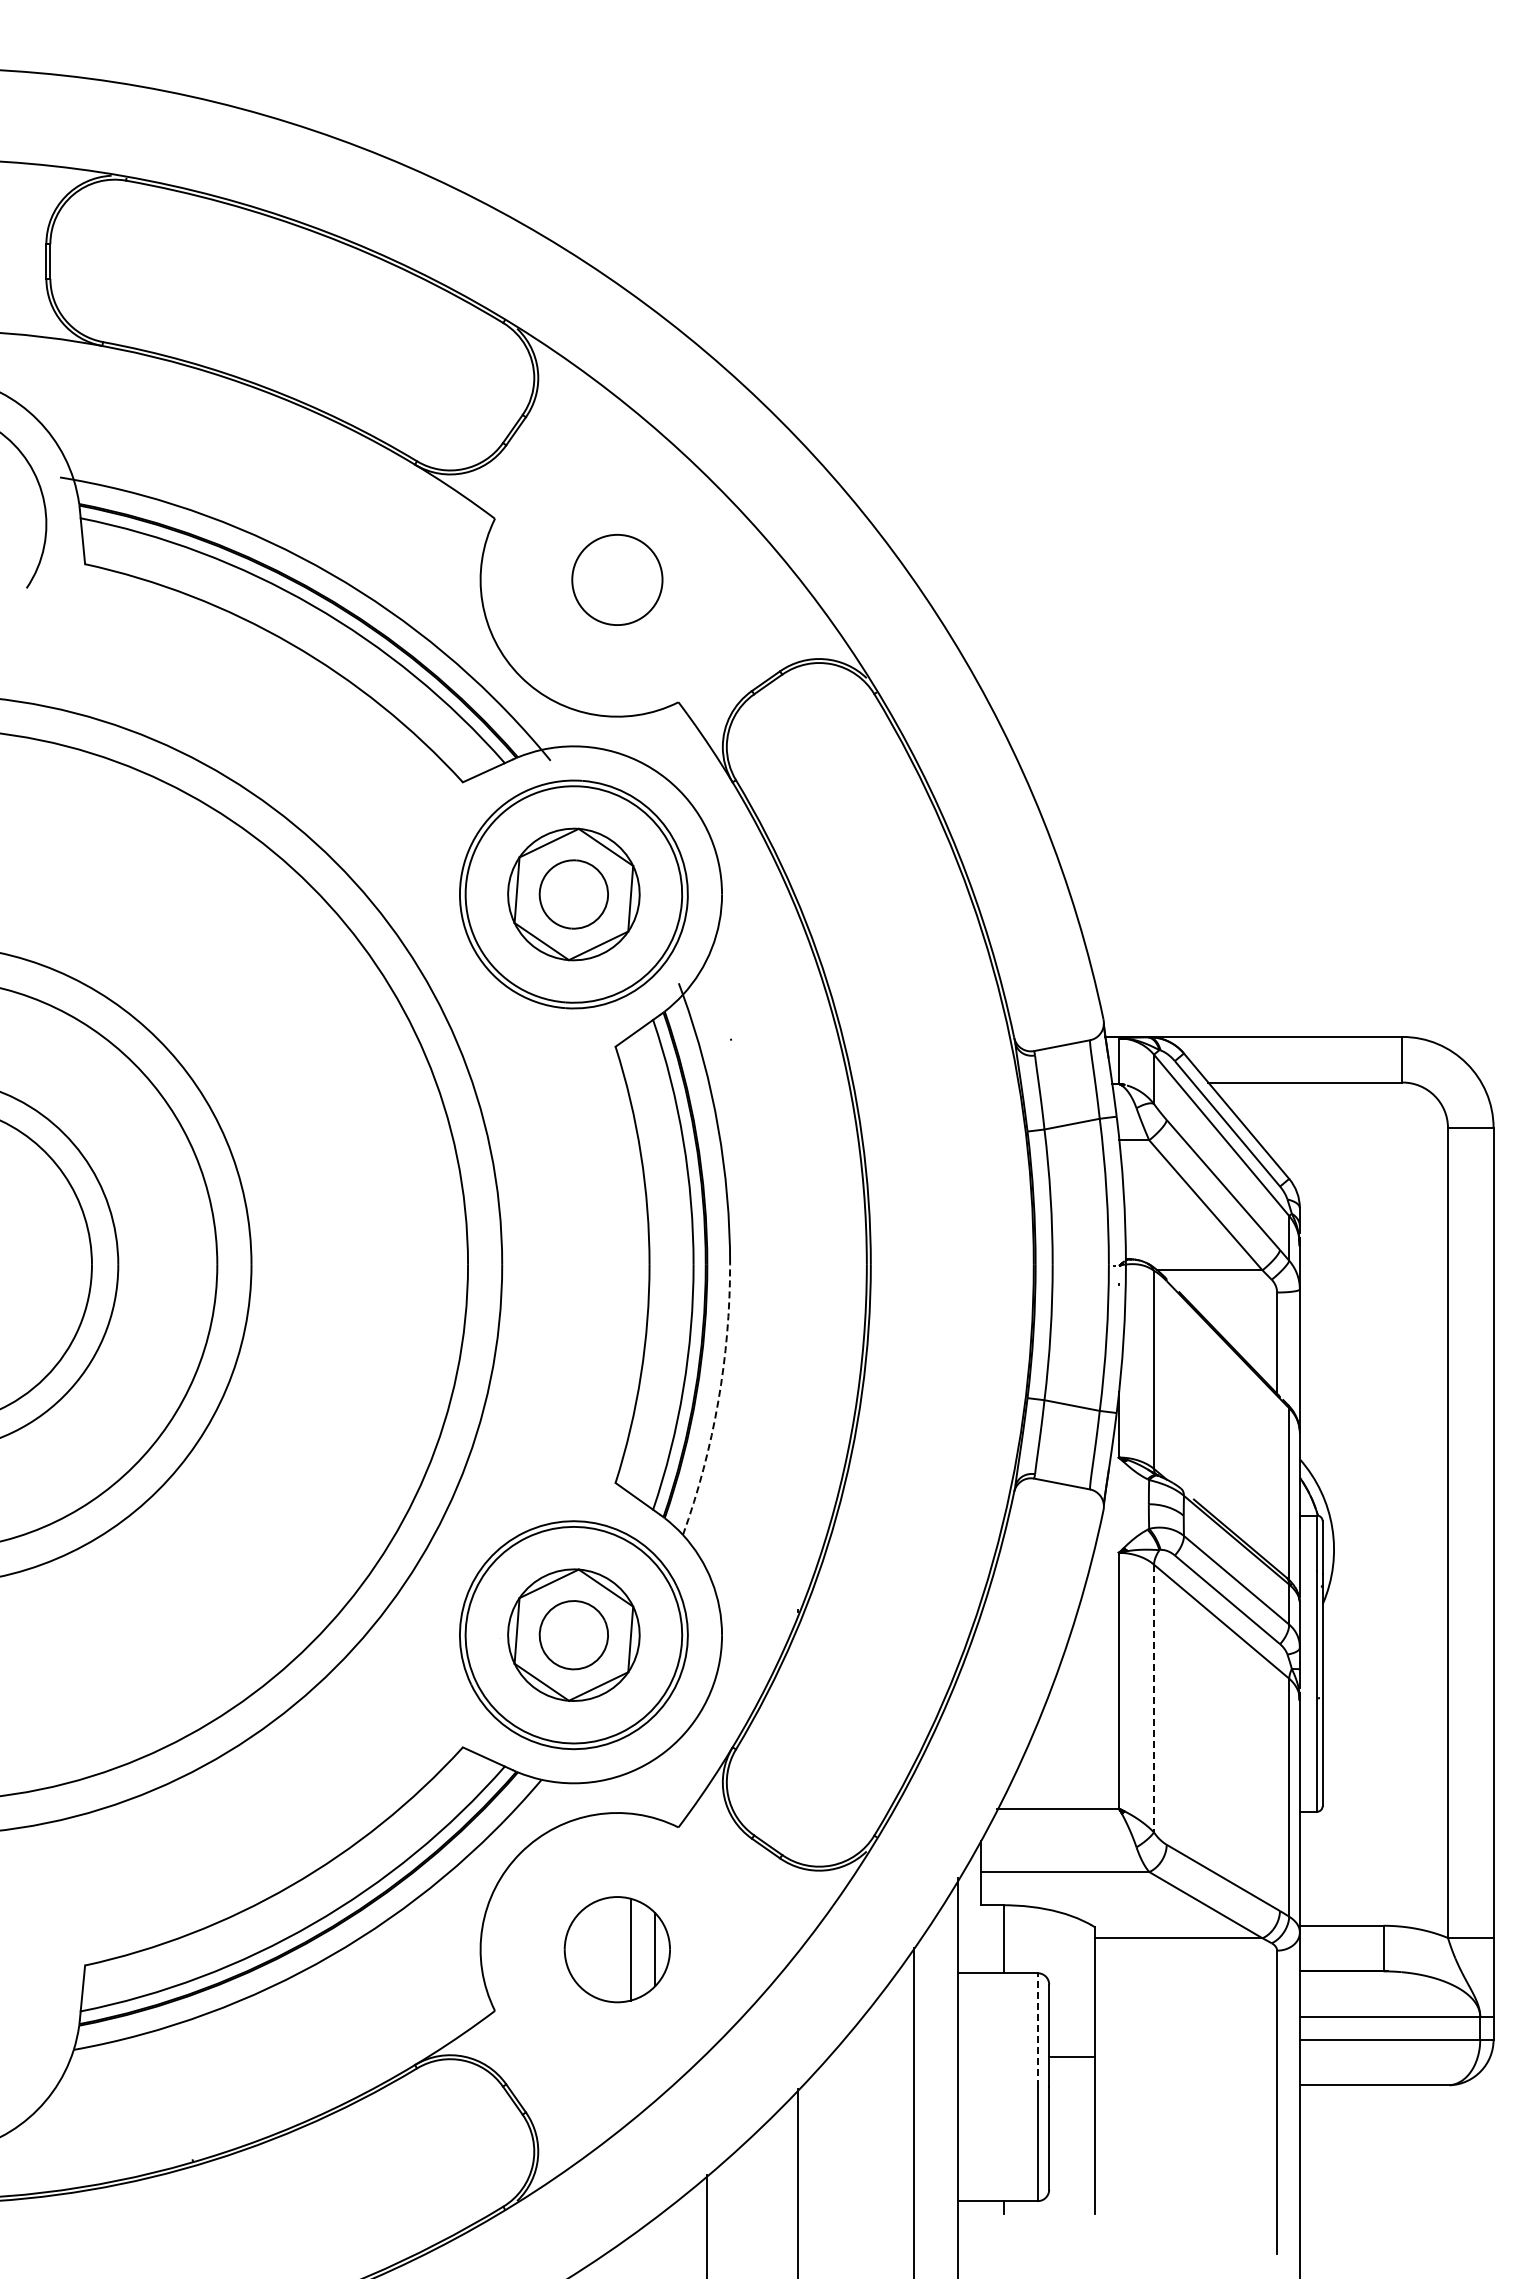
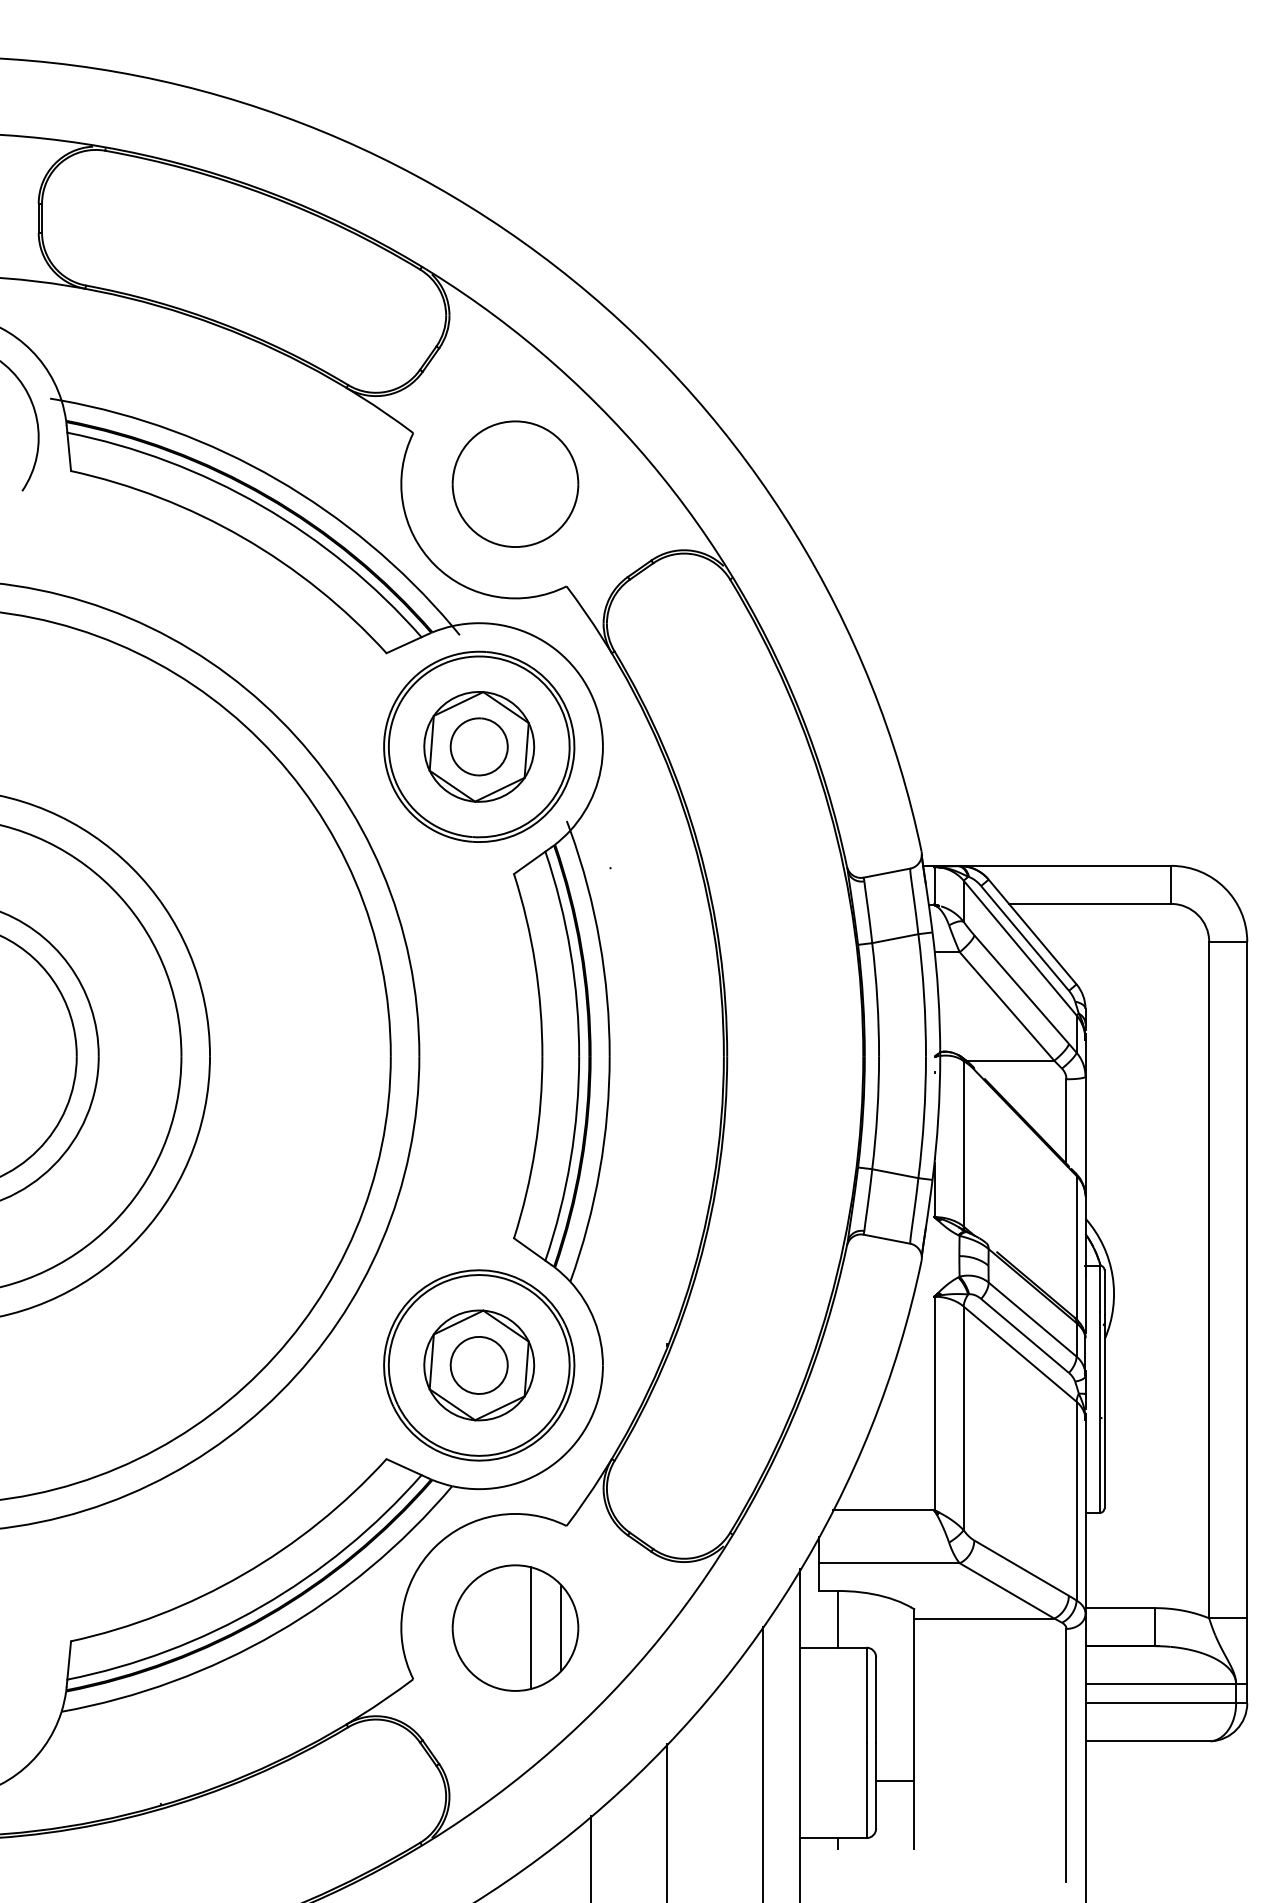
part: (617, 579) -> (515, 483), size x1.67
arc: (718, 1401) -> (599, 1170), dashed -> solid
line: (1153, 1698) -> (963, 1418), dashed -> solid
part: (617, 1949) -> (515, 1627), size x1.43
line: (1037, 2030) -> (866, 1695), dashed -> solid
line: (1071, 2057) -> (894, 1781), moved

